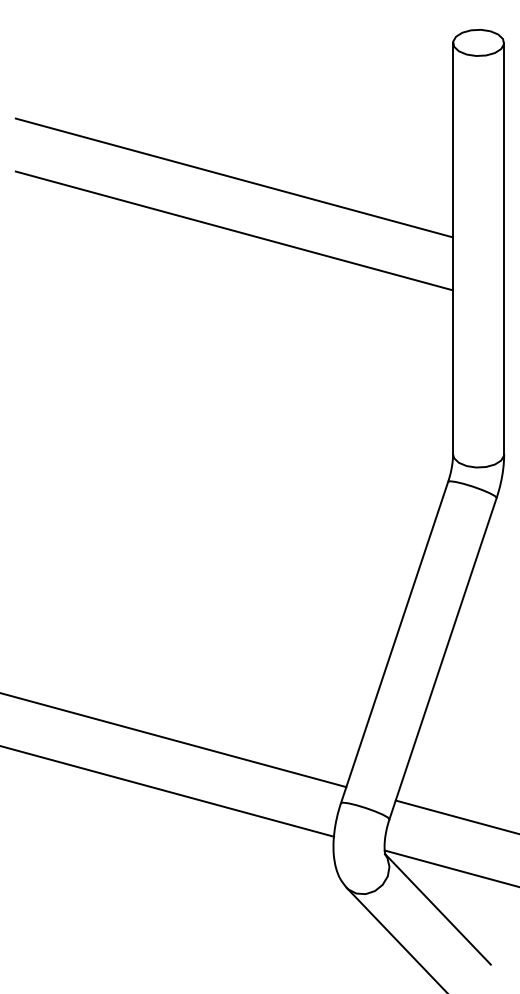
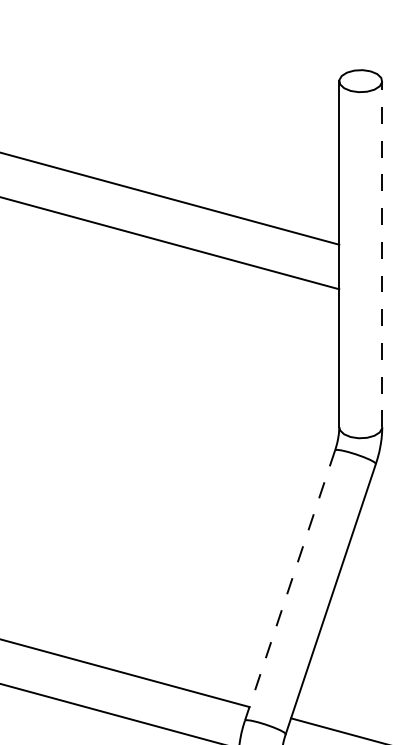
line: (504, 248) -> (382, 254), solid -> dashed
line: (394, 643) -> (290, 586), solid -> dashed

